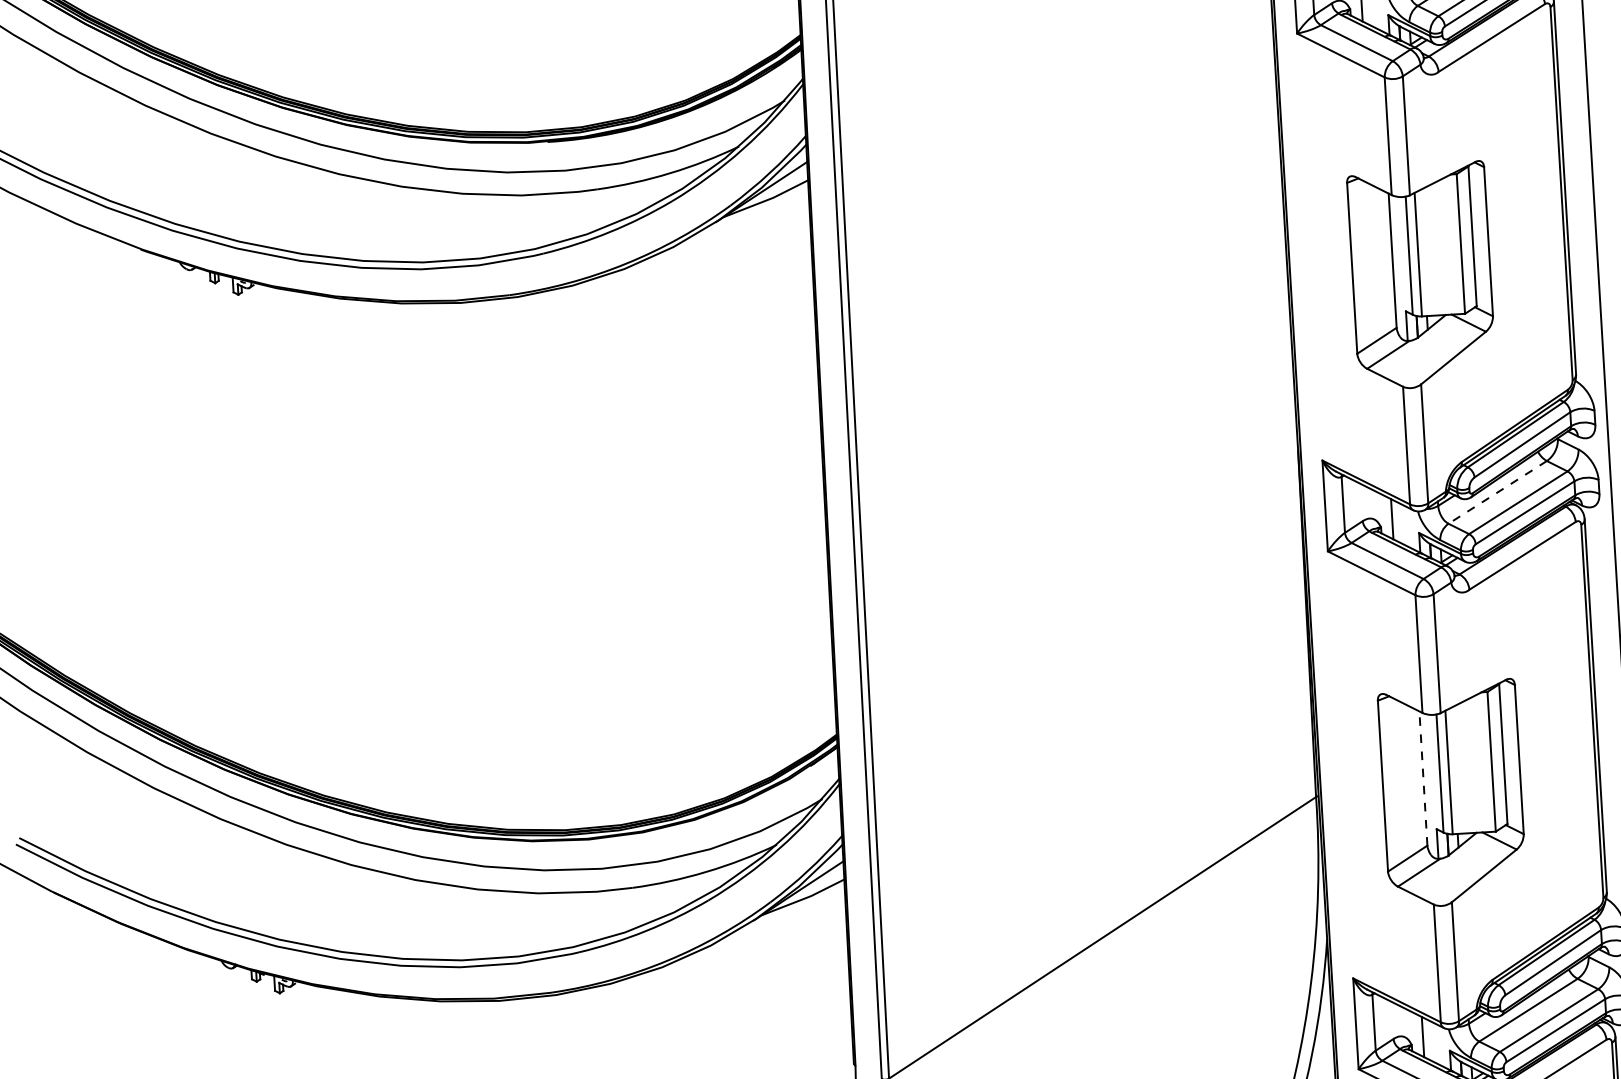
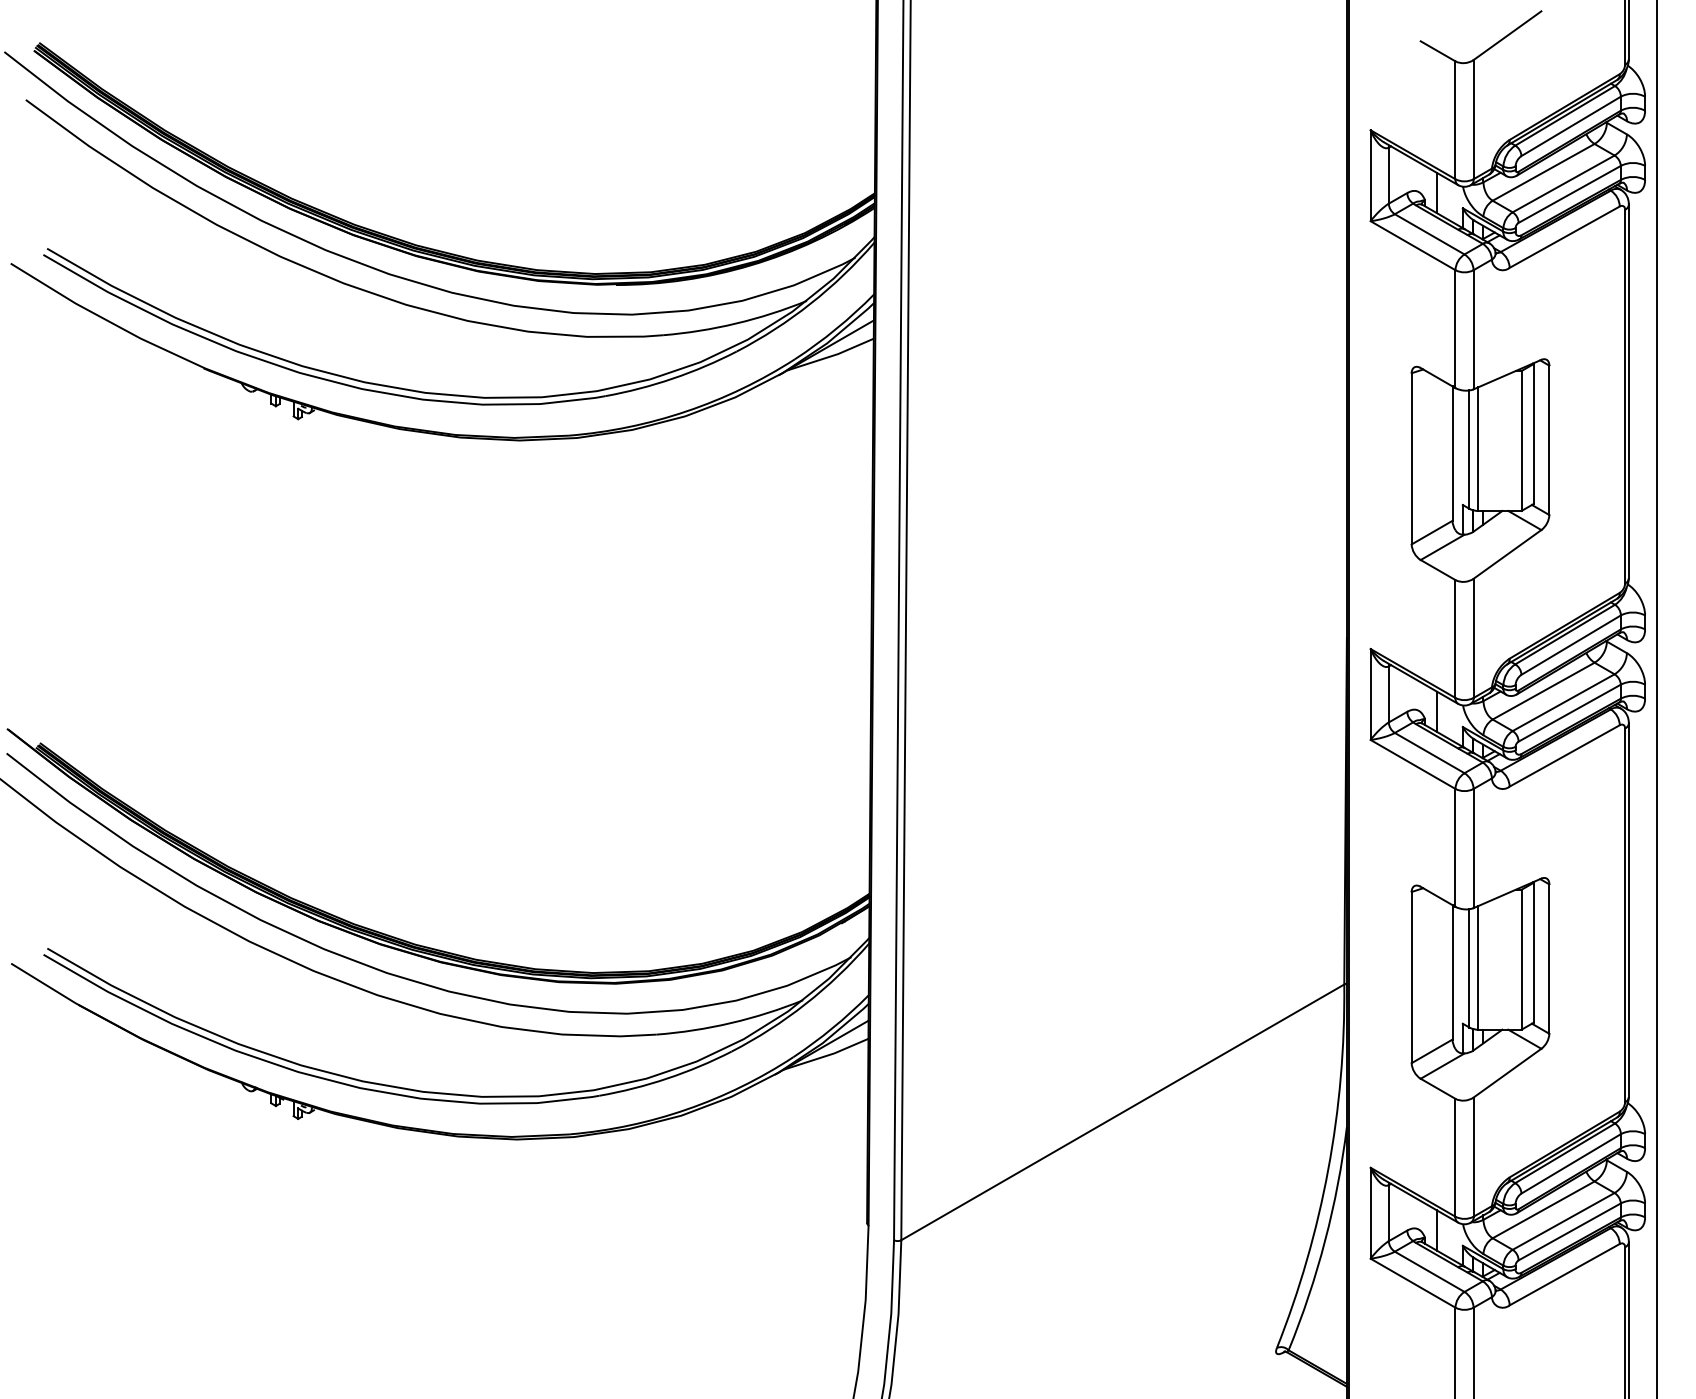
line: (1497, 492) -> (1543, 691), dashed -> solid
line: (1423, 777) -> (1452, 971), dashed -> solid

